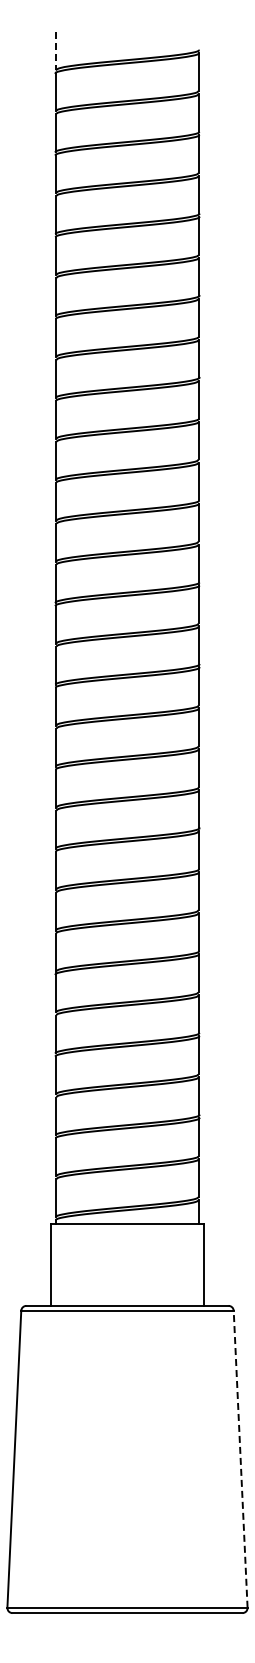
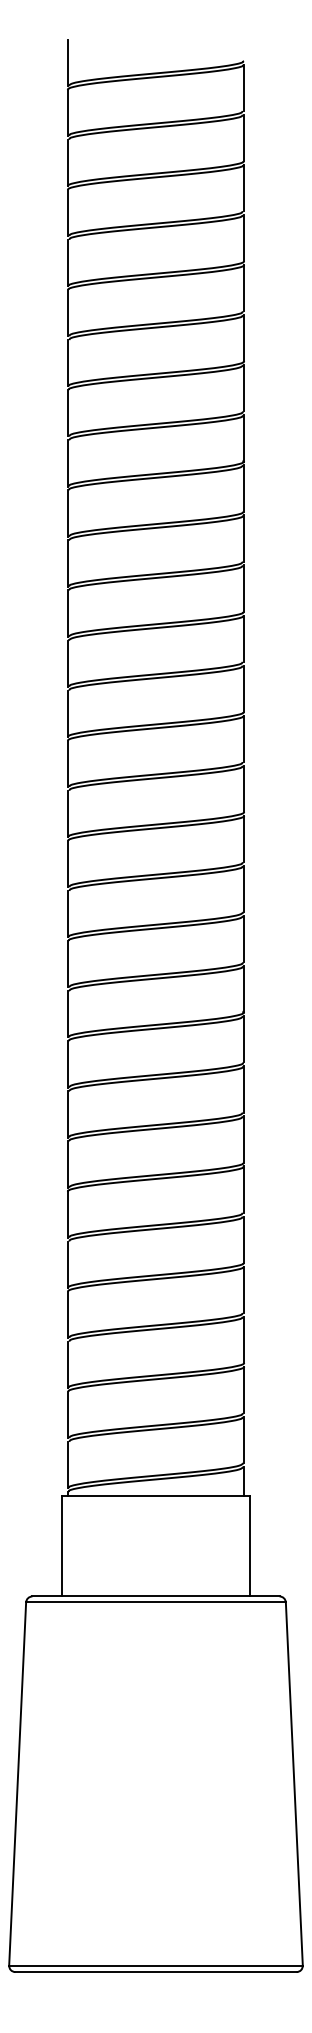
line: (55, 51) -> (67, 62), dashed -> solid
line: (240, 1459) -> (294, 1784), dashed -> solid

